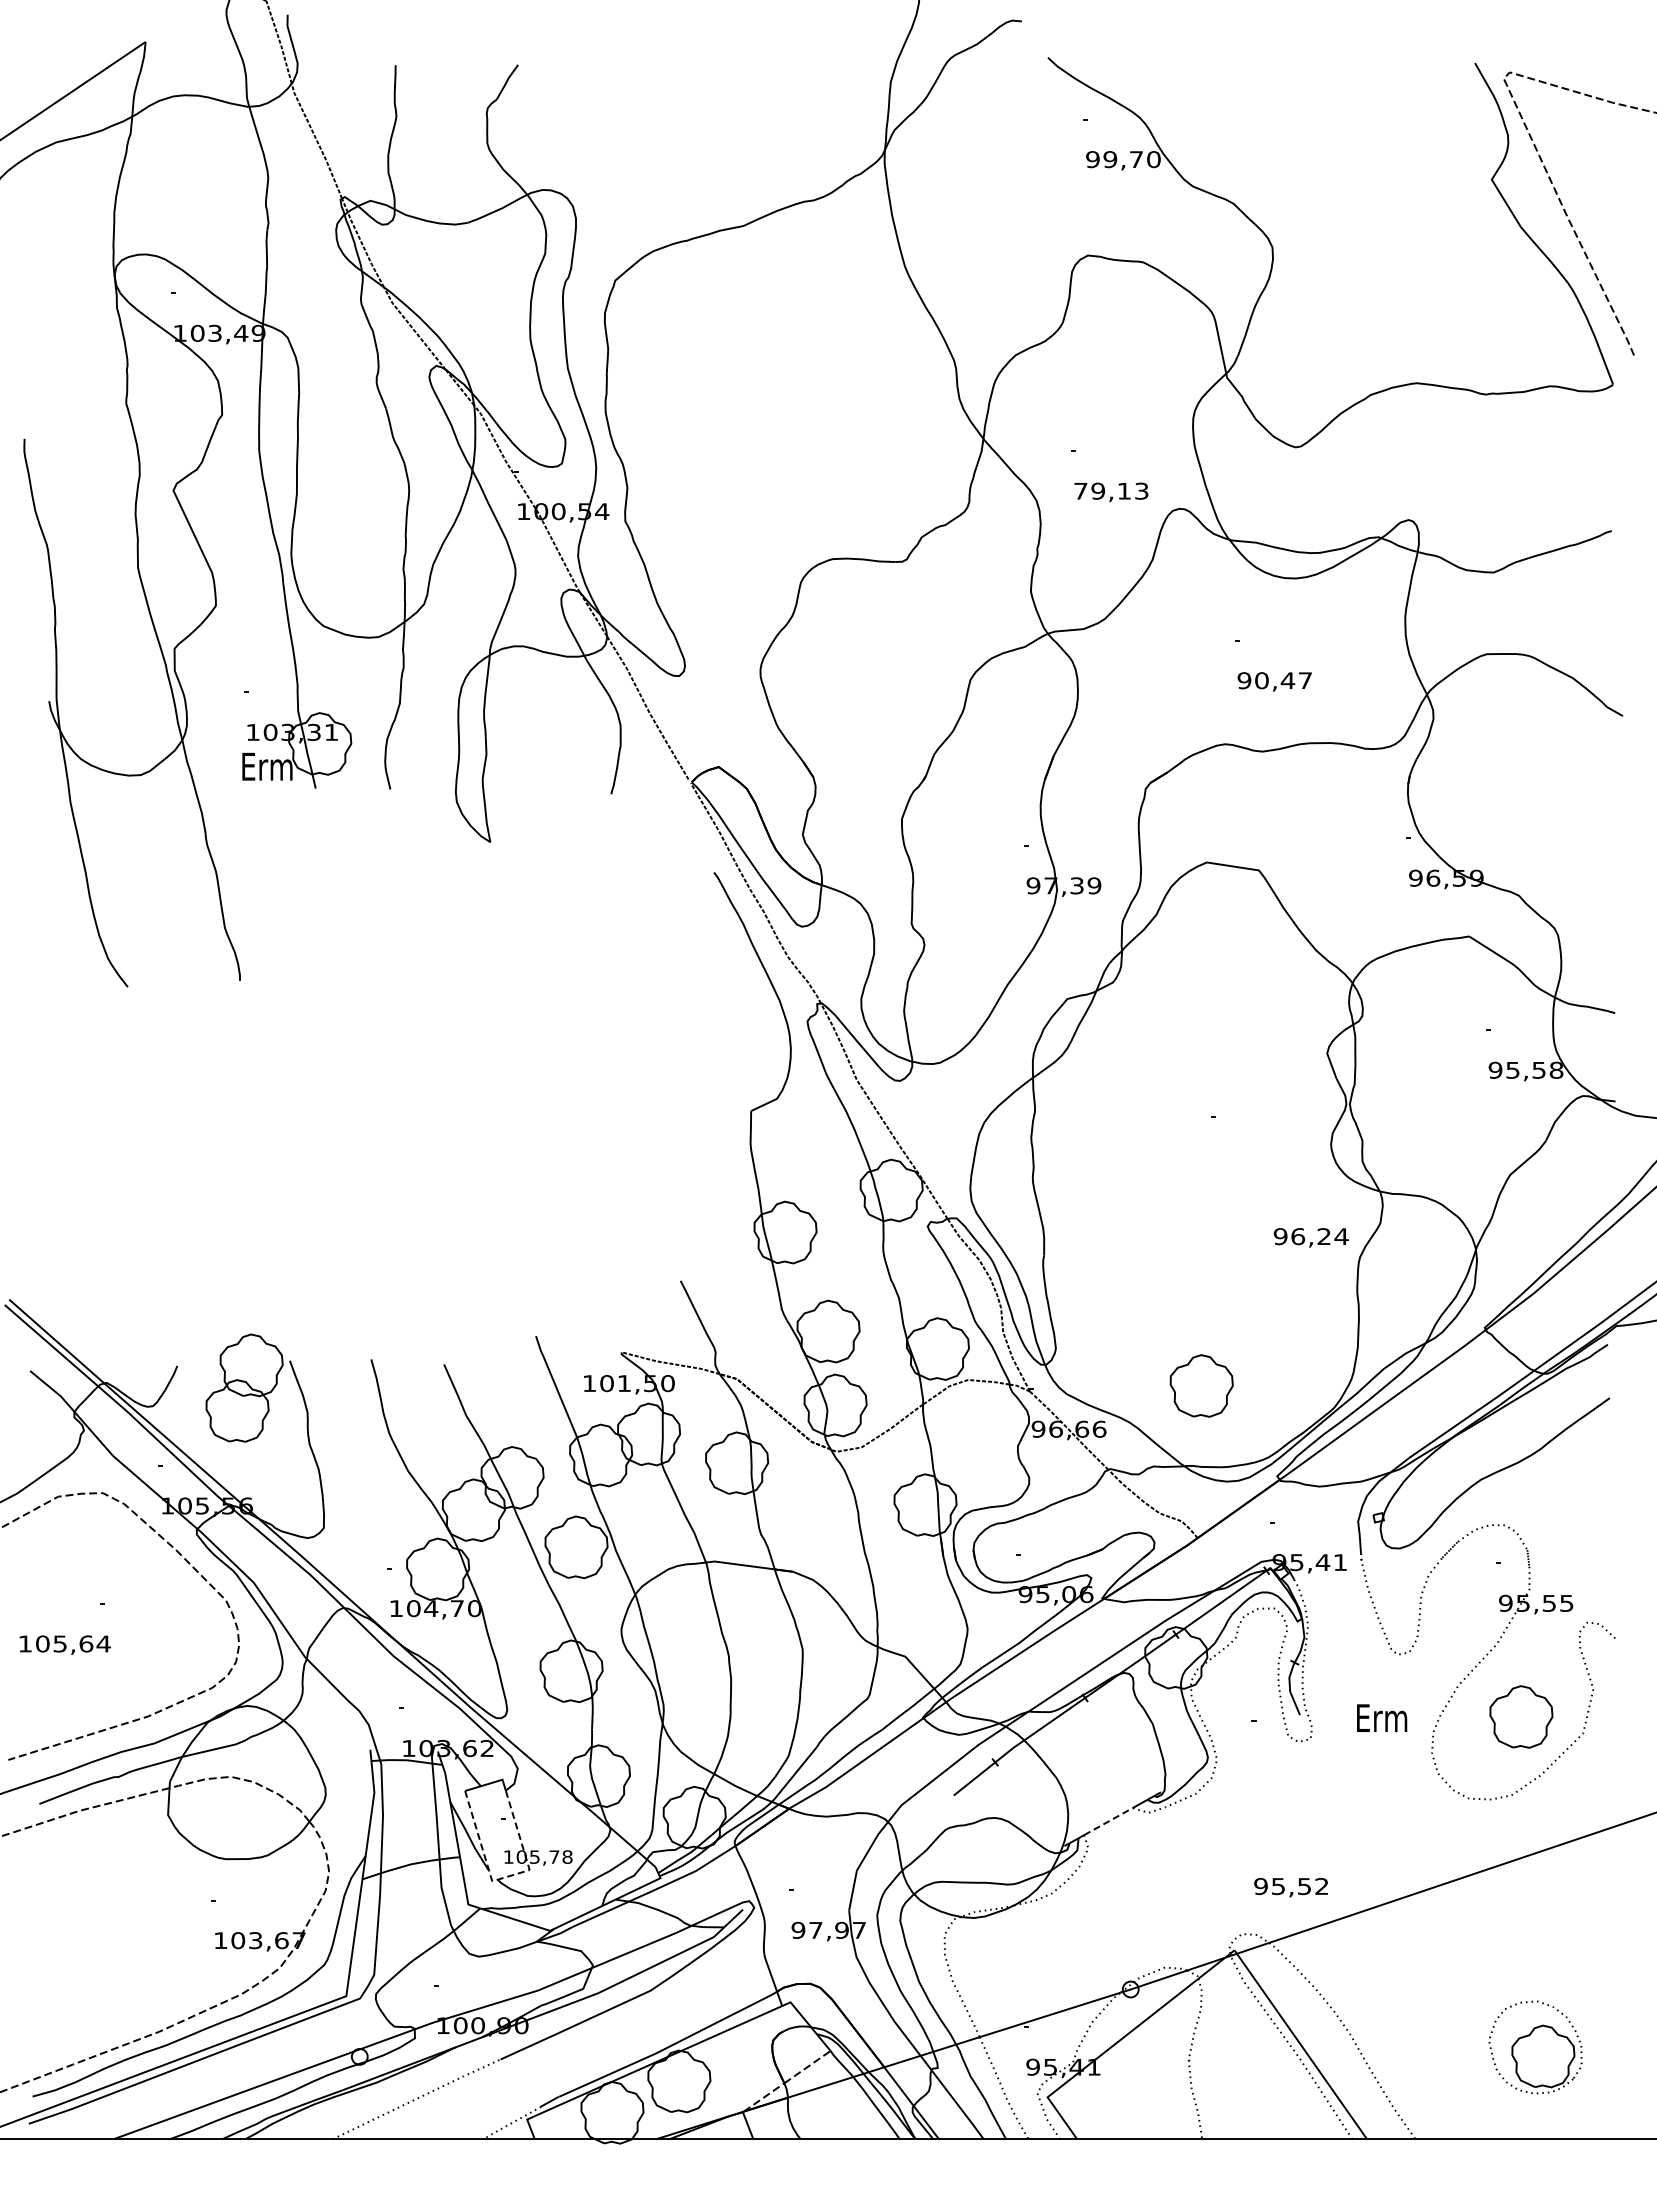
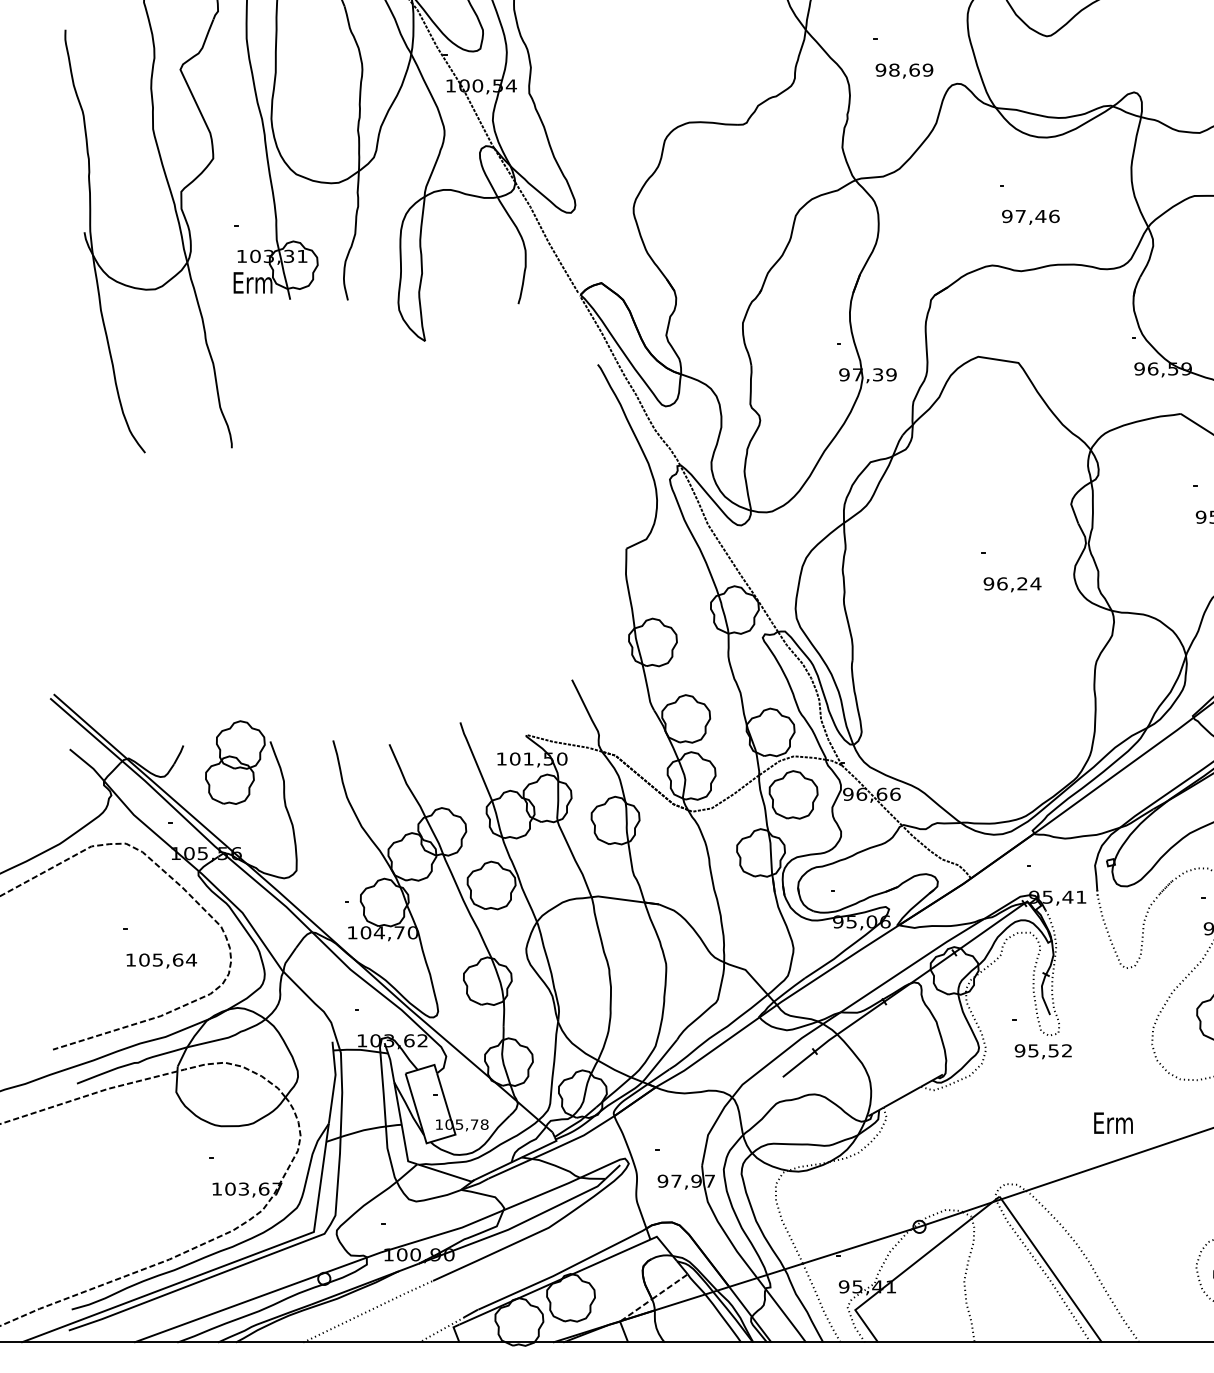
text: (1111, 490) -> (904, 69), 79,13 -> 98,69
text: (1283, 680) -> (1037, 216), 90,47 -> 97,46
text: (1310, 1237) -> (1011, 584), moved
part: (1201, 1385) -> (793, 794), moved
text: (64, 1644) -> (161, 960), moved
text: (1382, 1717) -> (1113, 1122), moved
line: (1108, 1821) -> (902, 1097), dashed -> solid
line: (505, 1877) -> (436, 1140), dashed -> solid
text: (1290, 1887) -> (1042, 1051), moved

